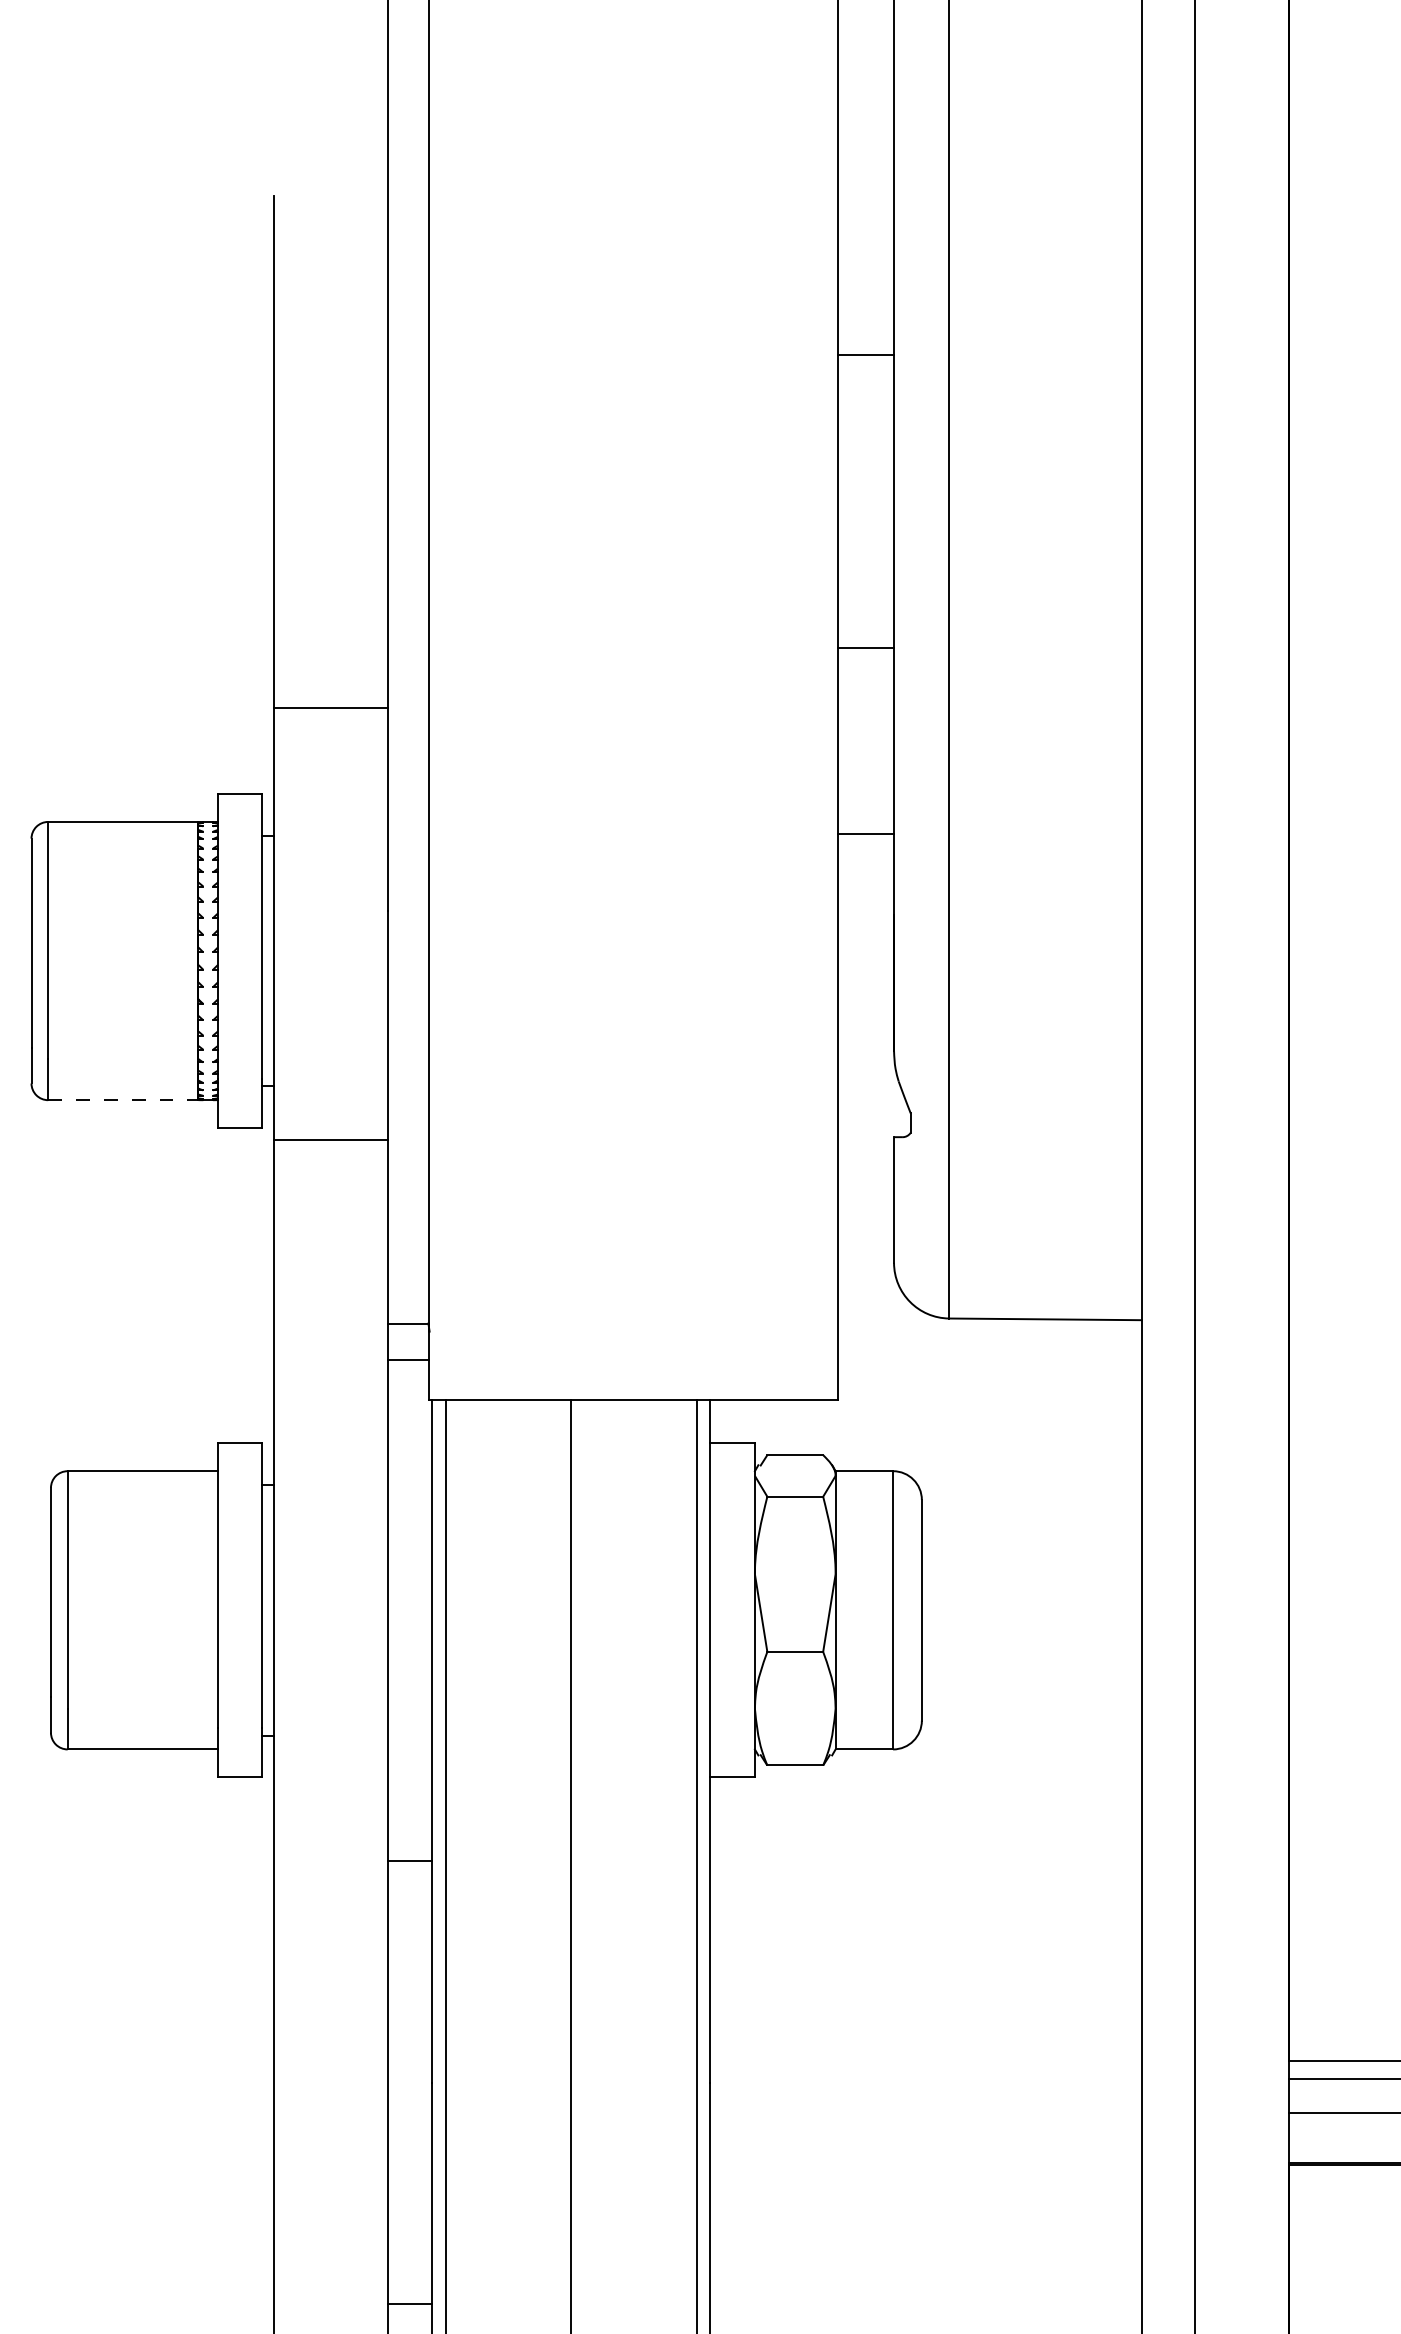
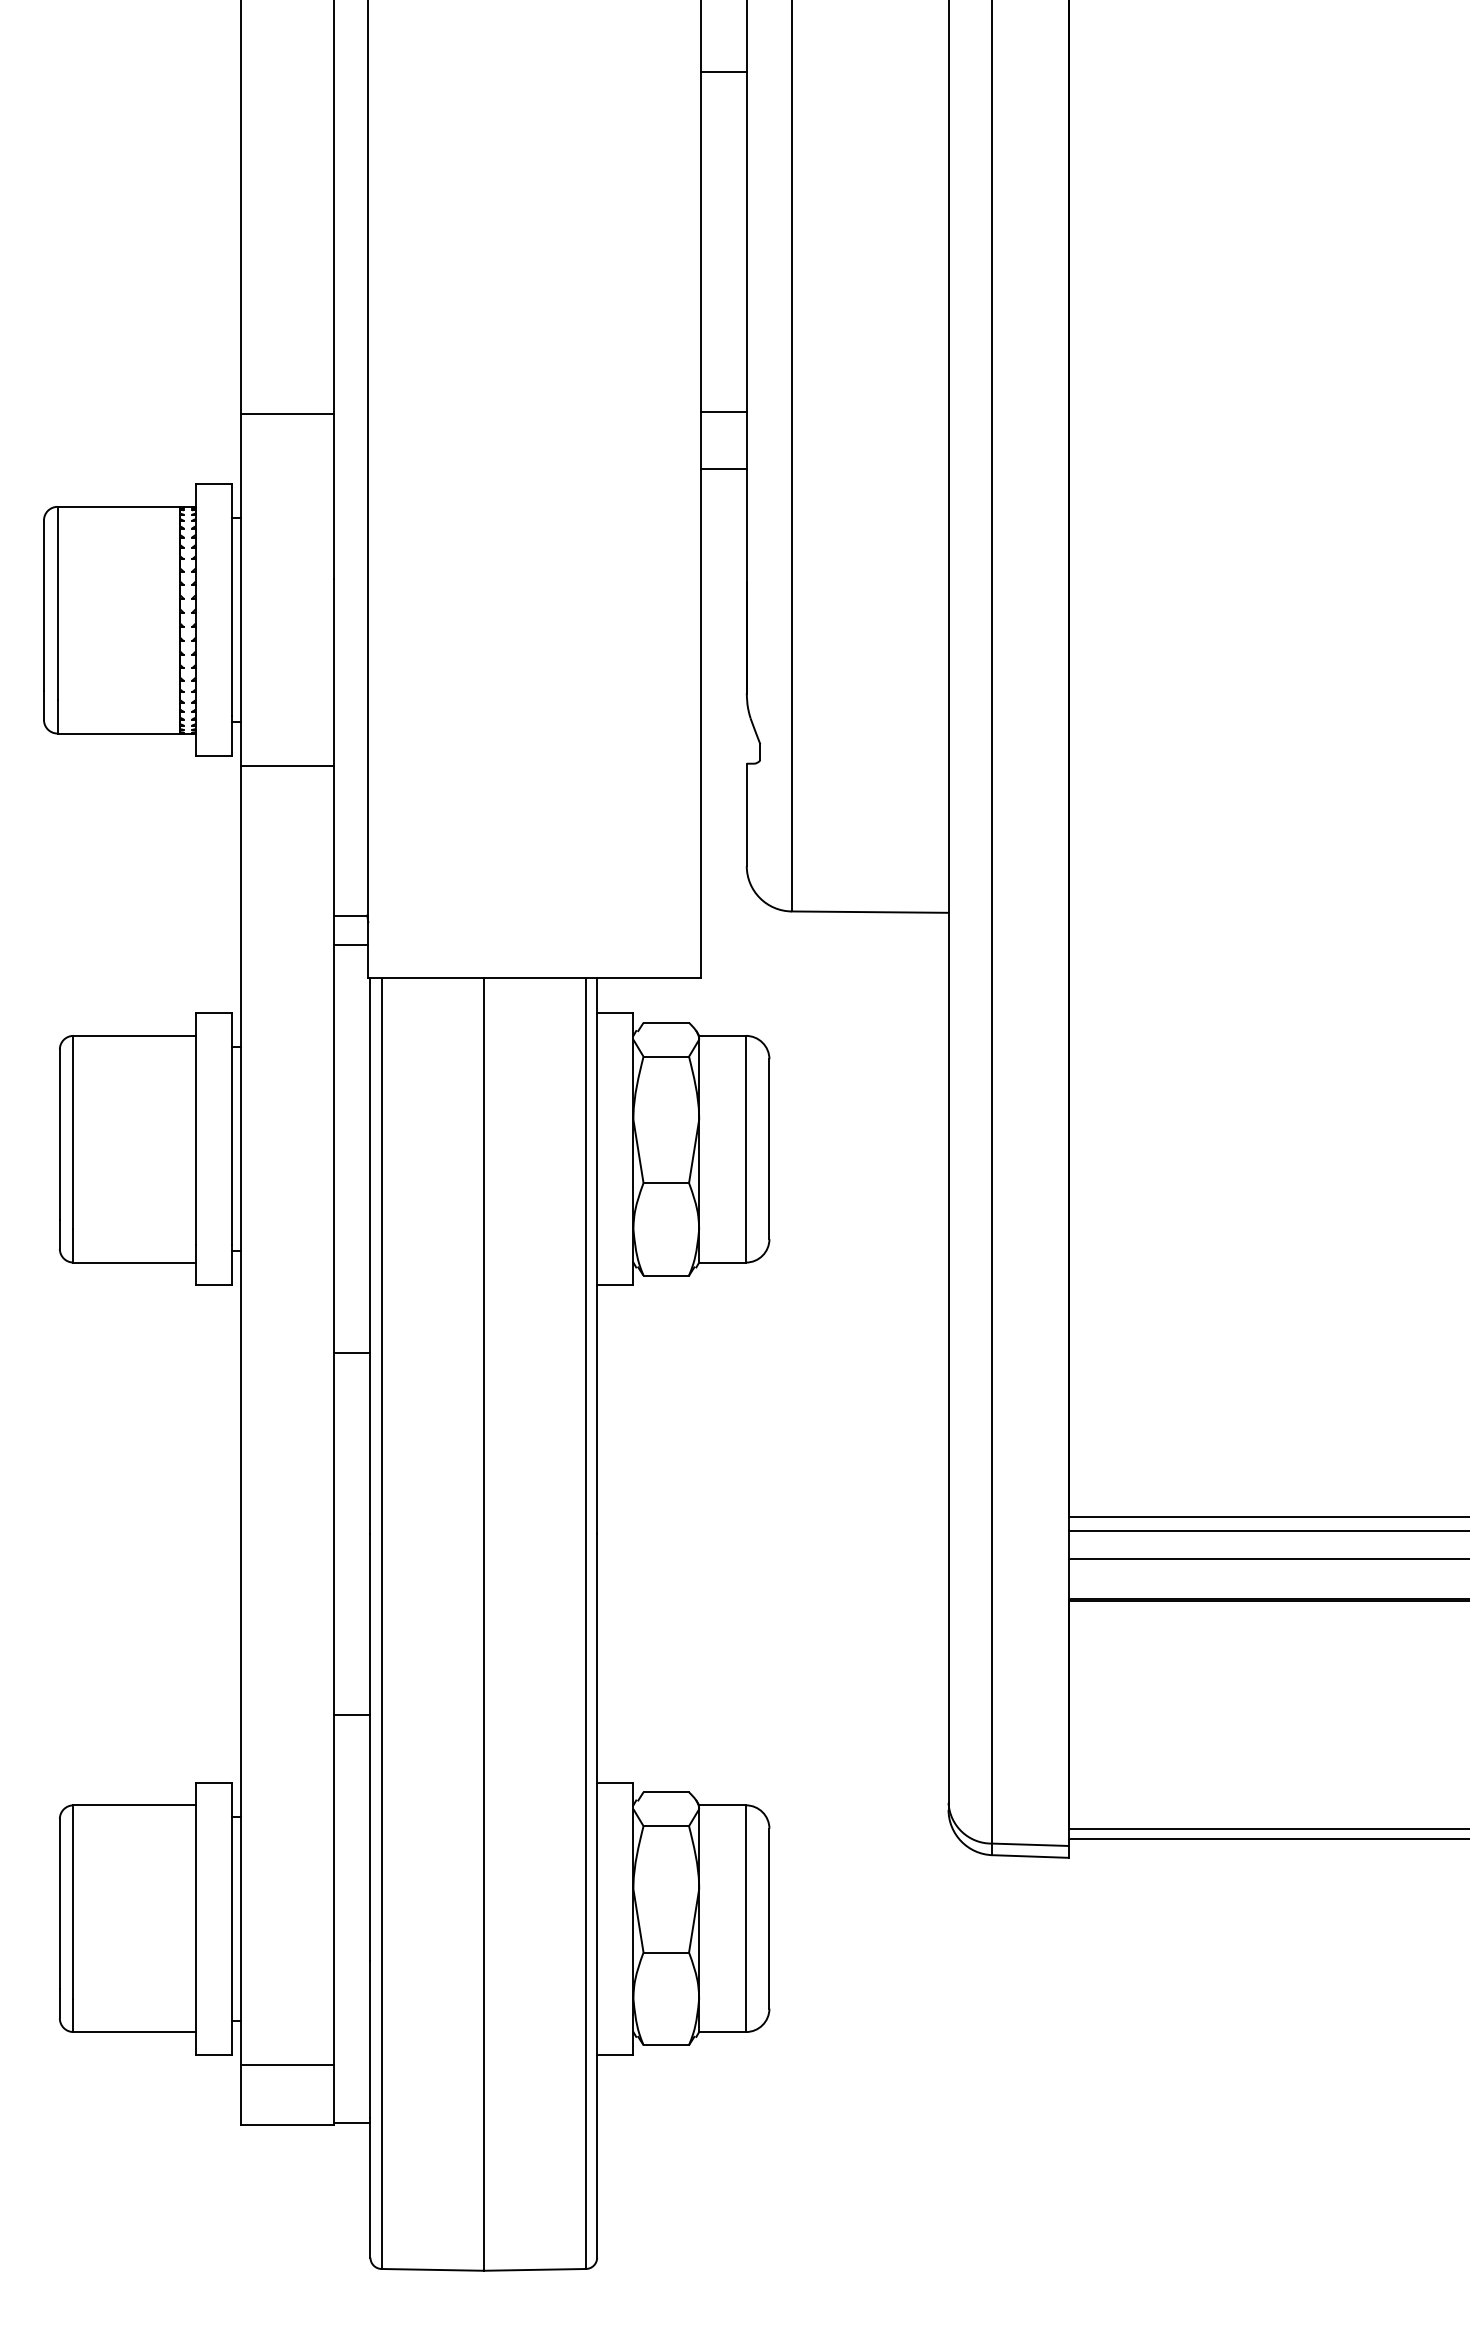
line: (865, 355) -> (723, 72), moved
line: (865, 648) -> (723, 412), moved
line: (865, 833) -> (723, 468), moved
line: (124, 1100) -> (119, 733), dashed -> solid

